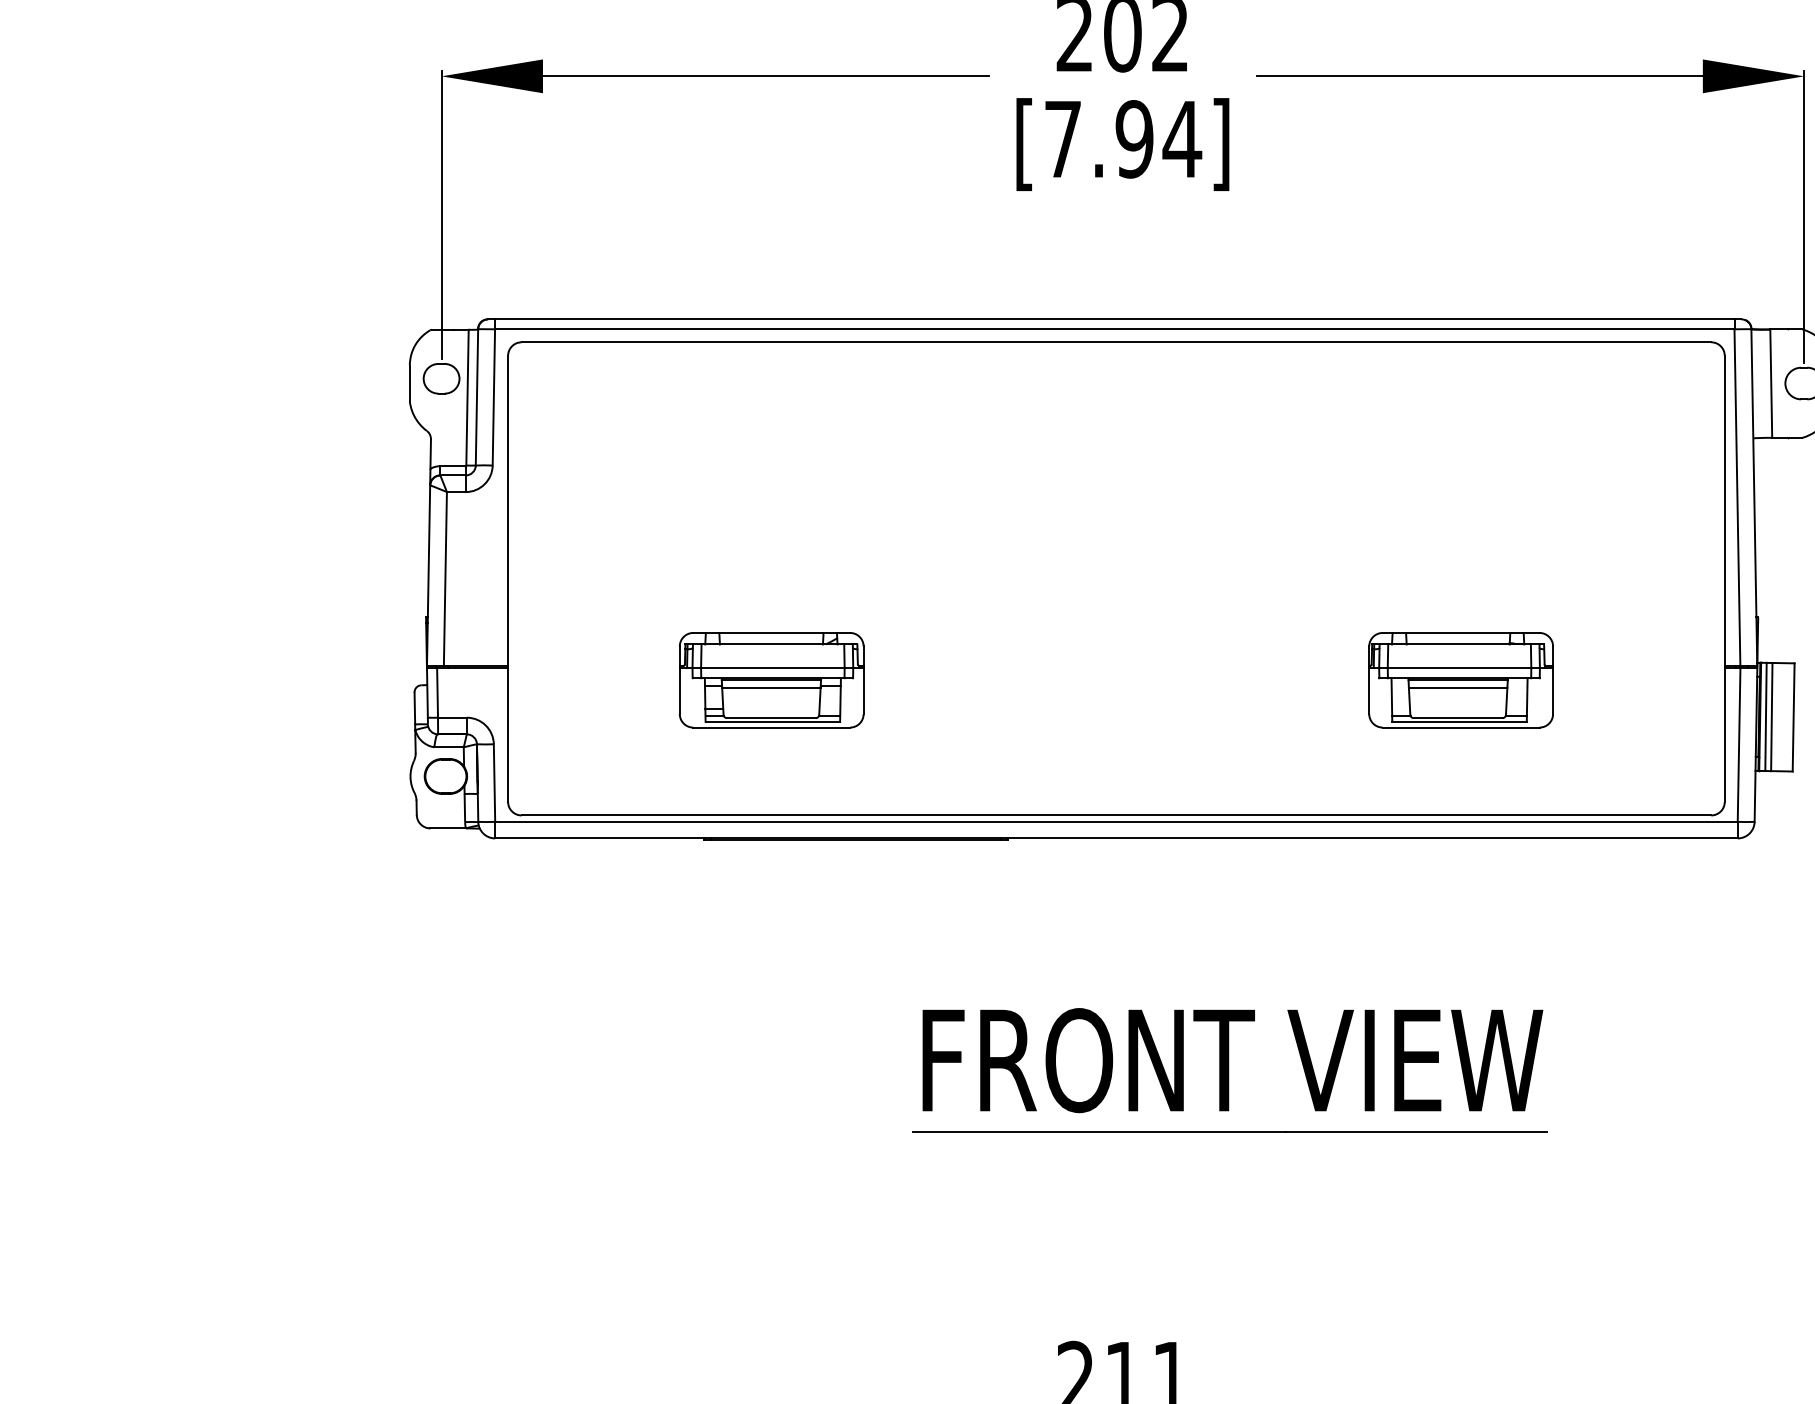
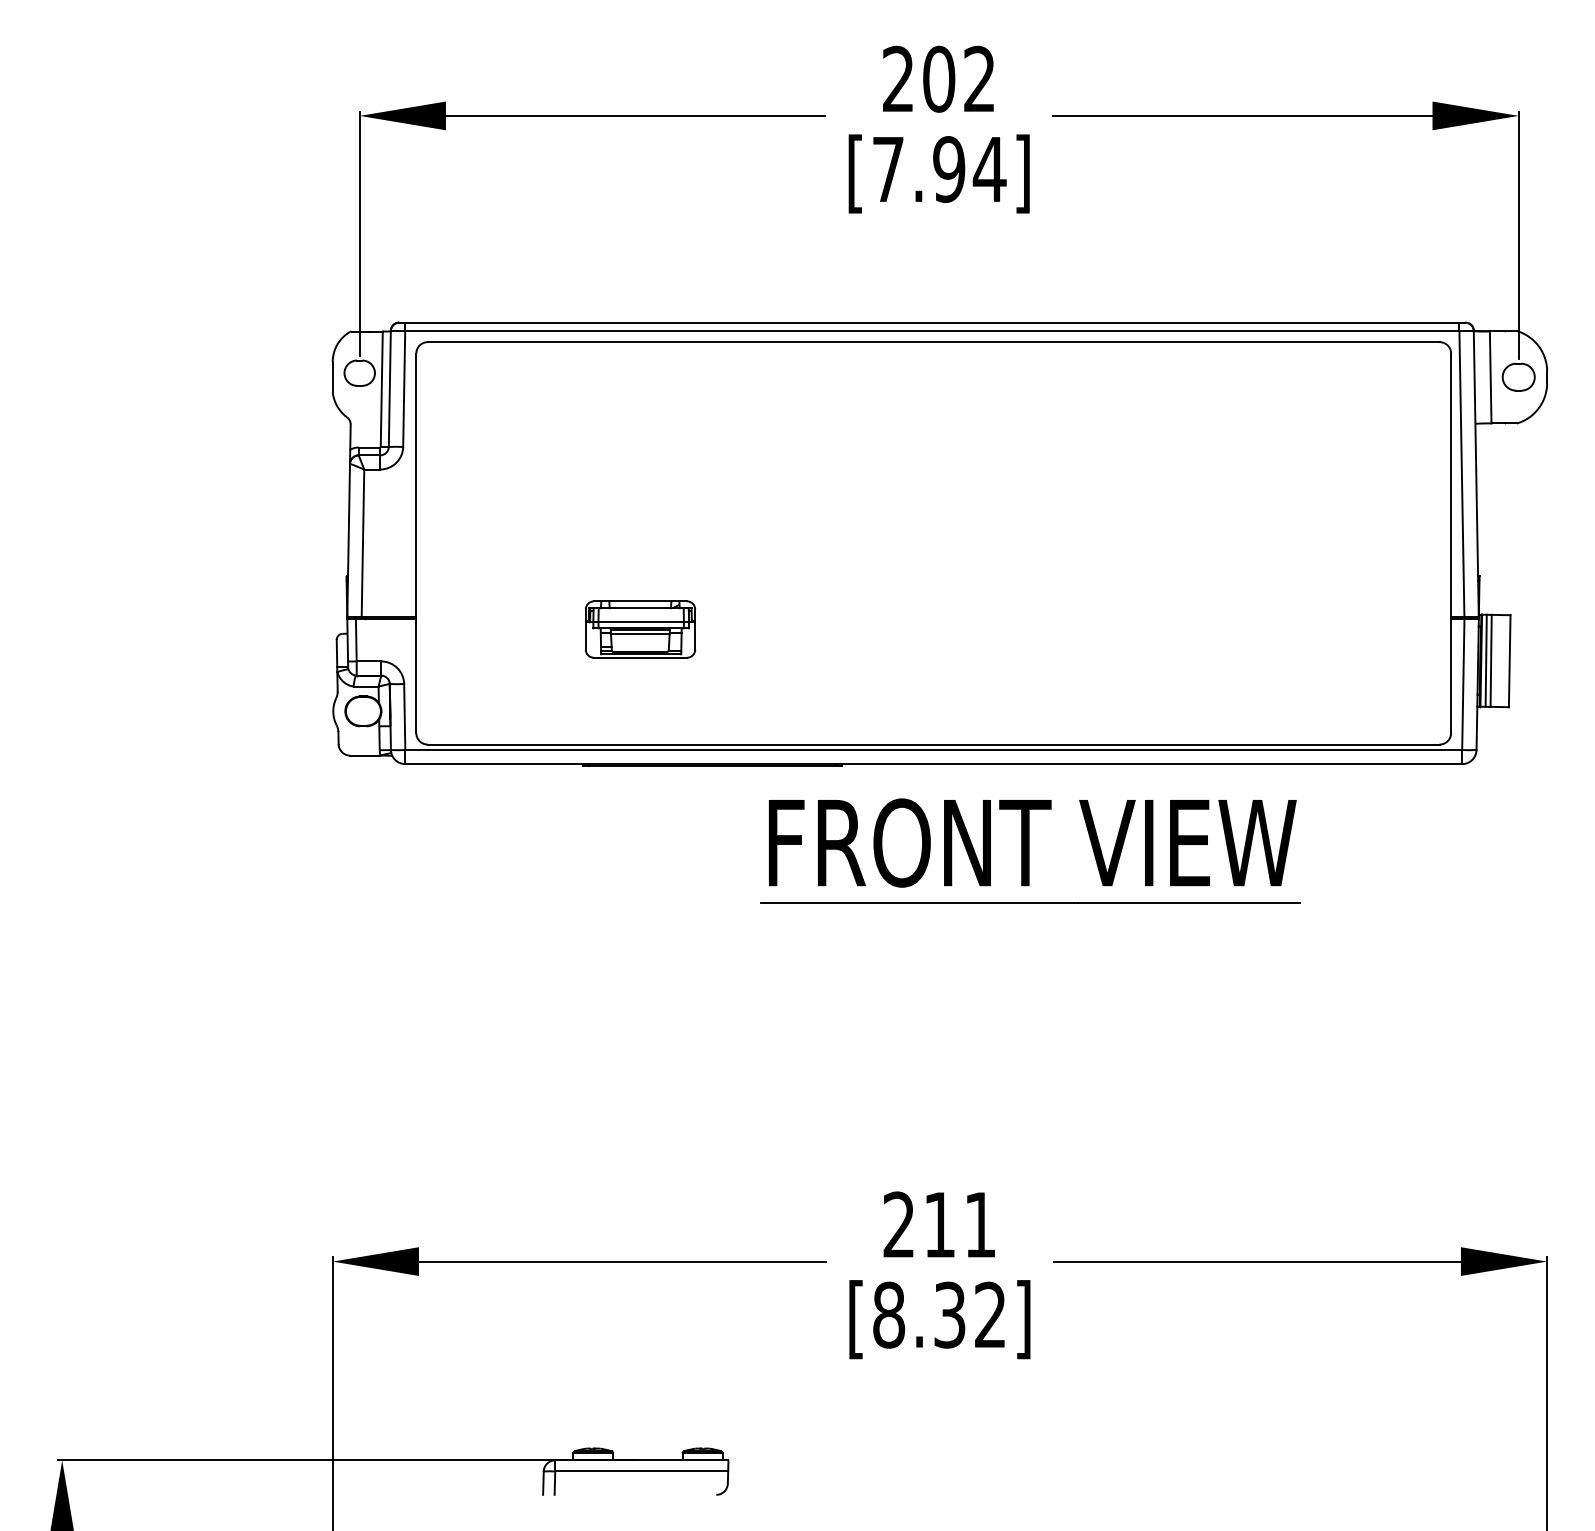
part: (771, 680) -> (640, 629), size x0.7
part: (1460, 680) -> (1226, 629), removed
part: (1230, 1069) -> (1030, 850), moved

